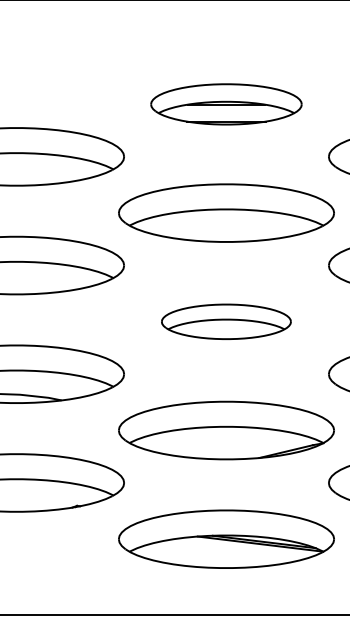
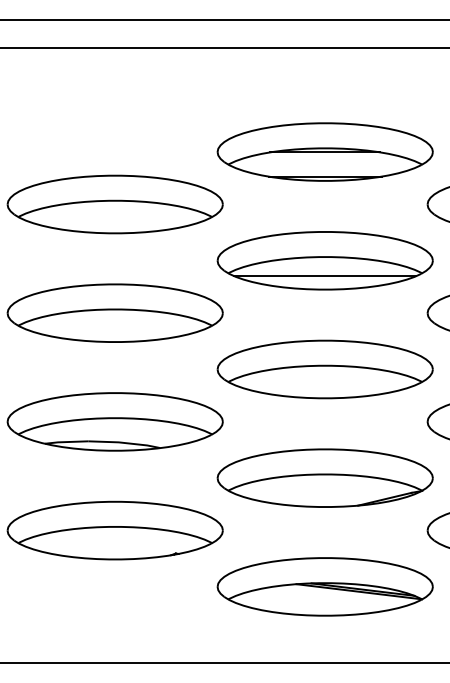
part: (225, 103) -> (324, 151), size x1.43
line: (226, 228) -> (325, 276), added
part: (225, 321) -> (324, 369), size x1.67

